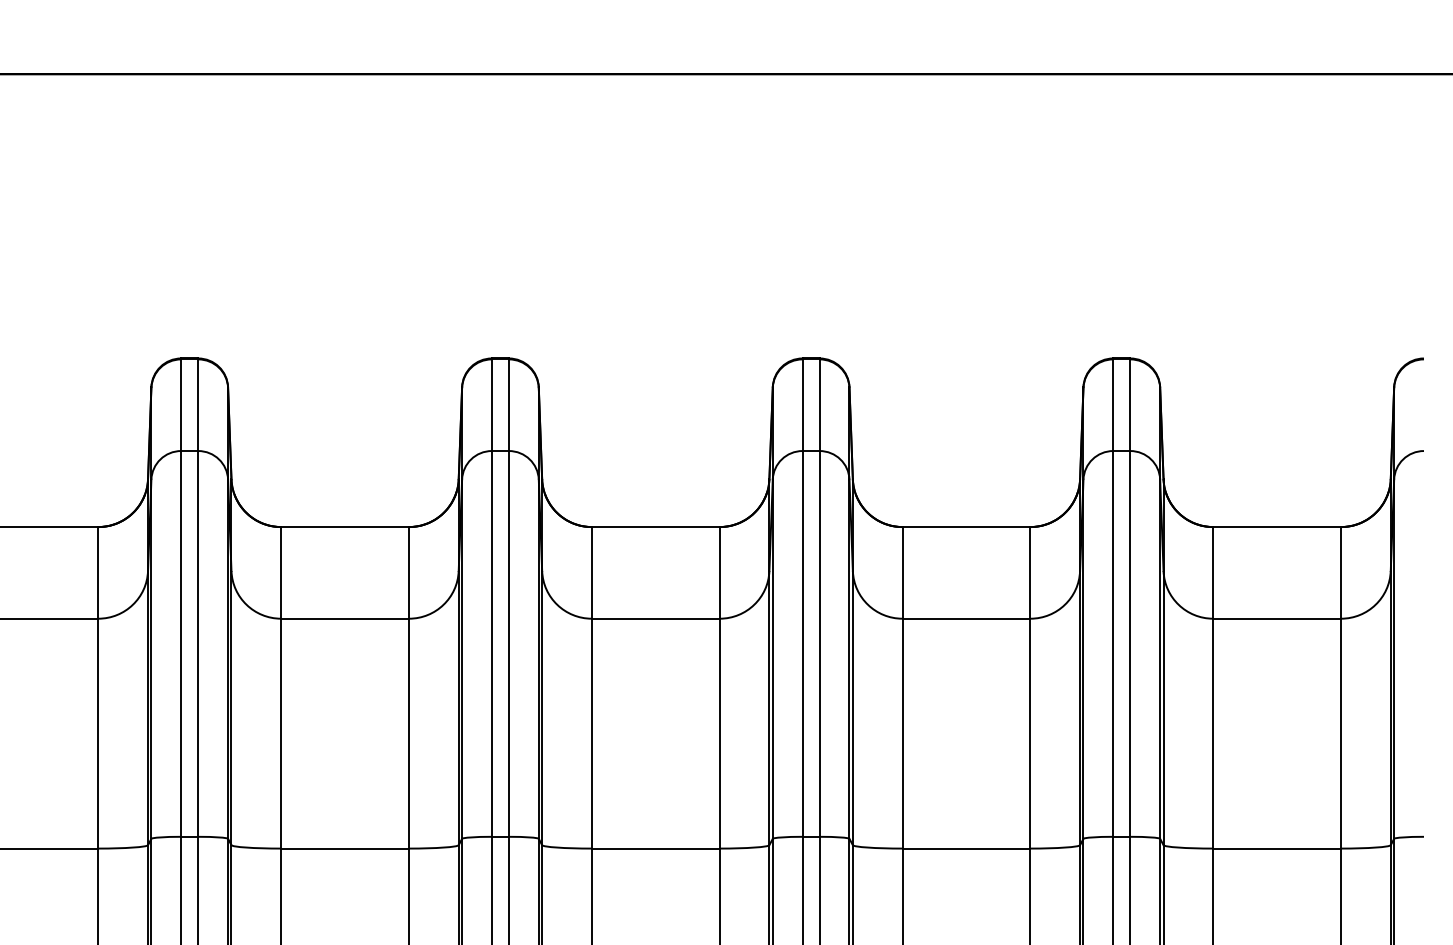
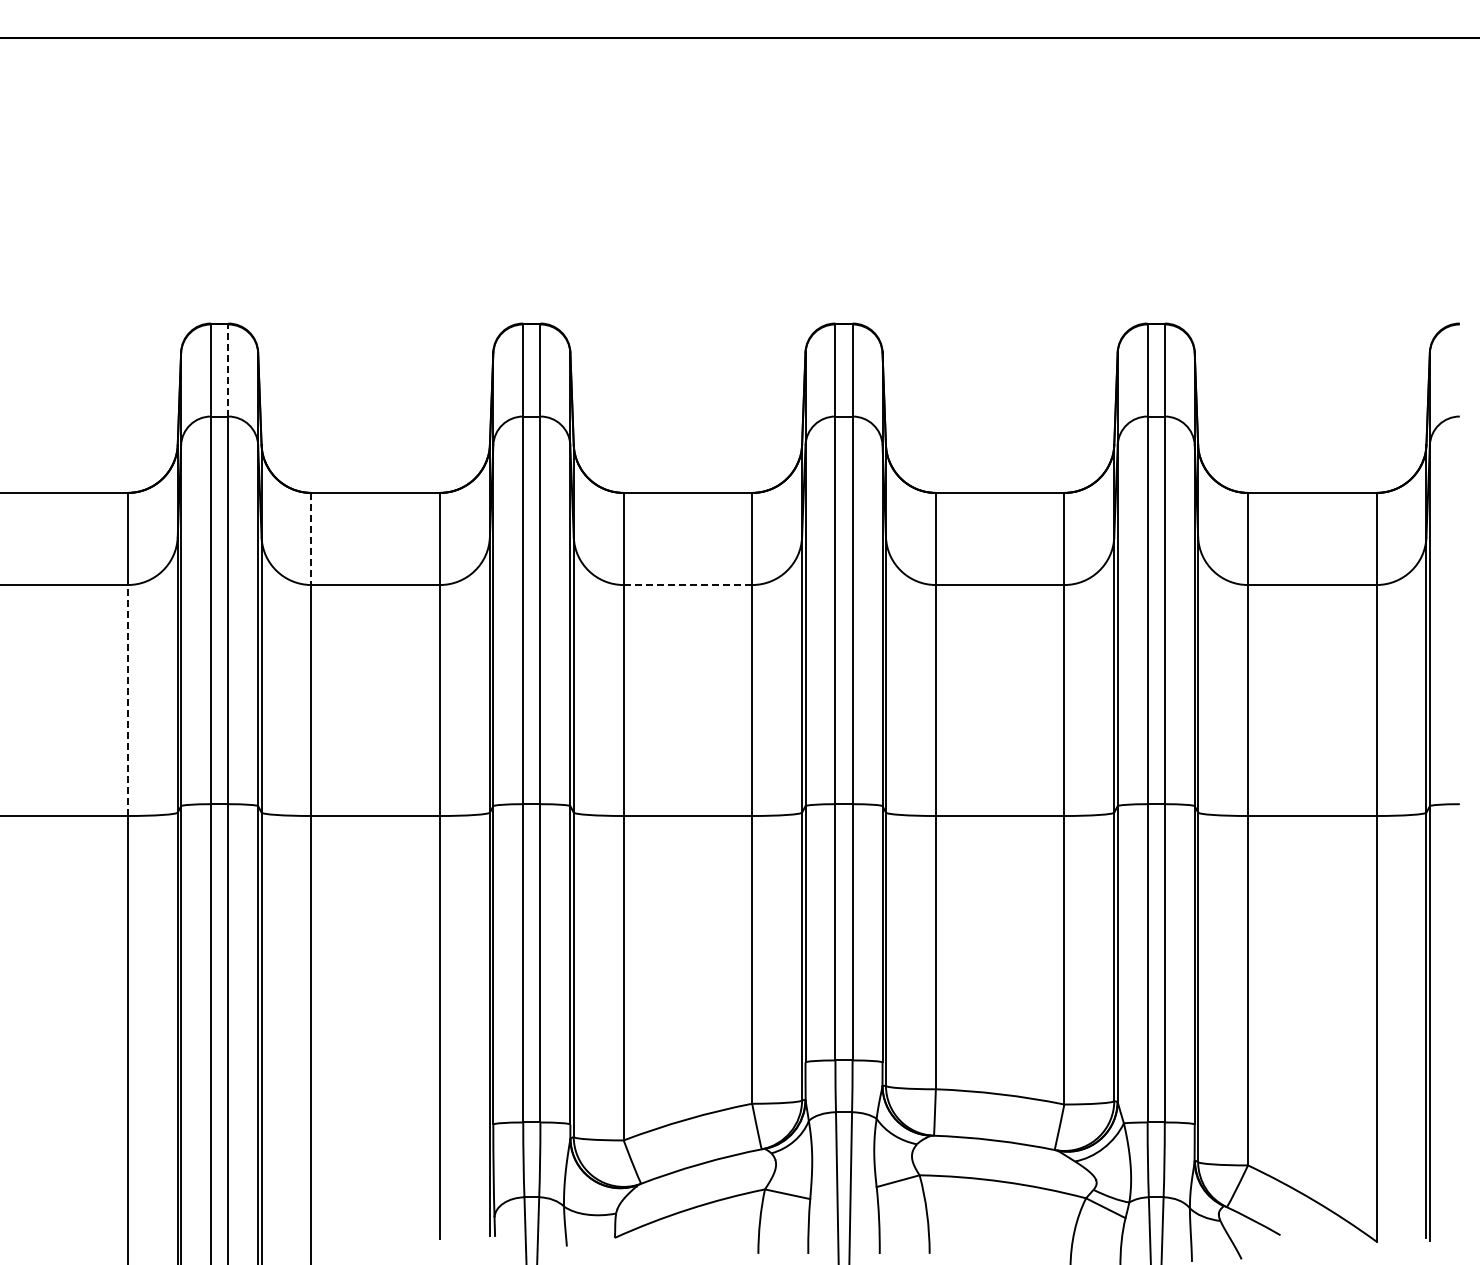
line: (198, 405) -> (228, 370), solid -> dashed
line: (281, 573) -> (311, 539), solid -> dashed
line: (655, 619) -> (687, 585), solid -> dashed
line: (98, 733) -> (127, 700), solid -> dashed

